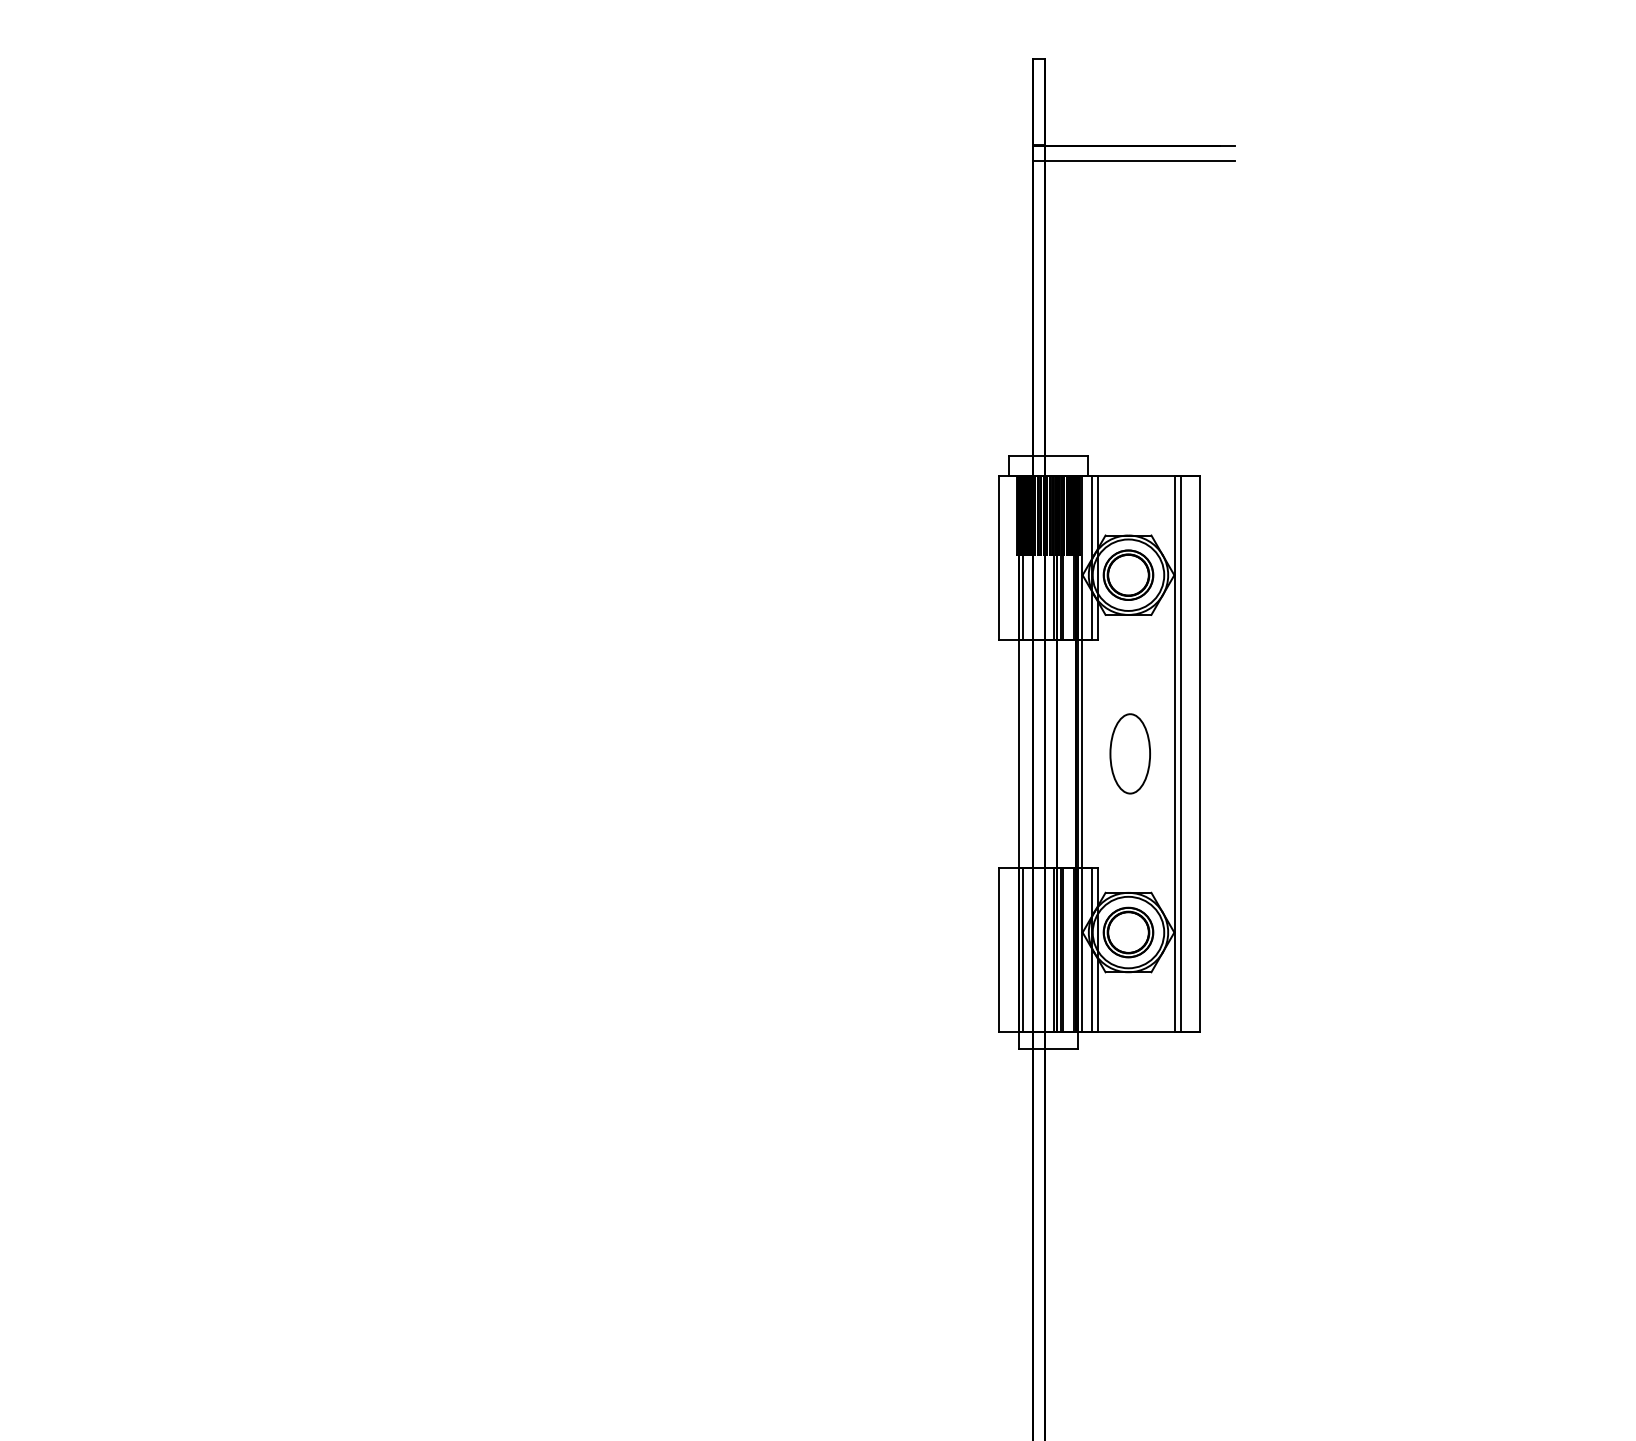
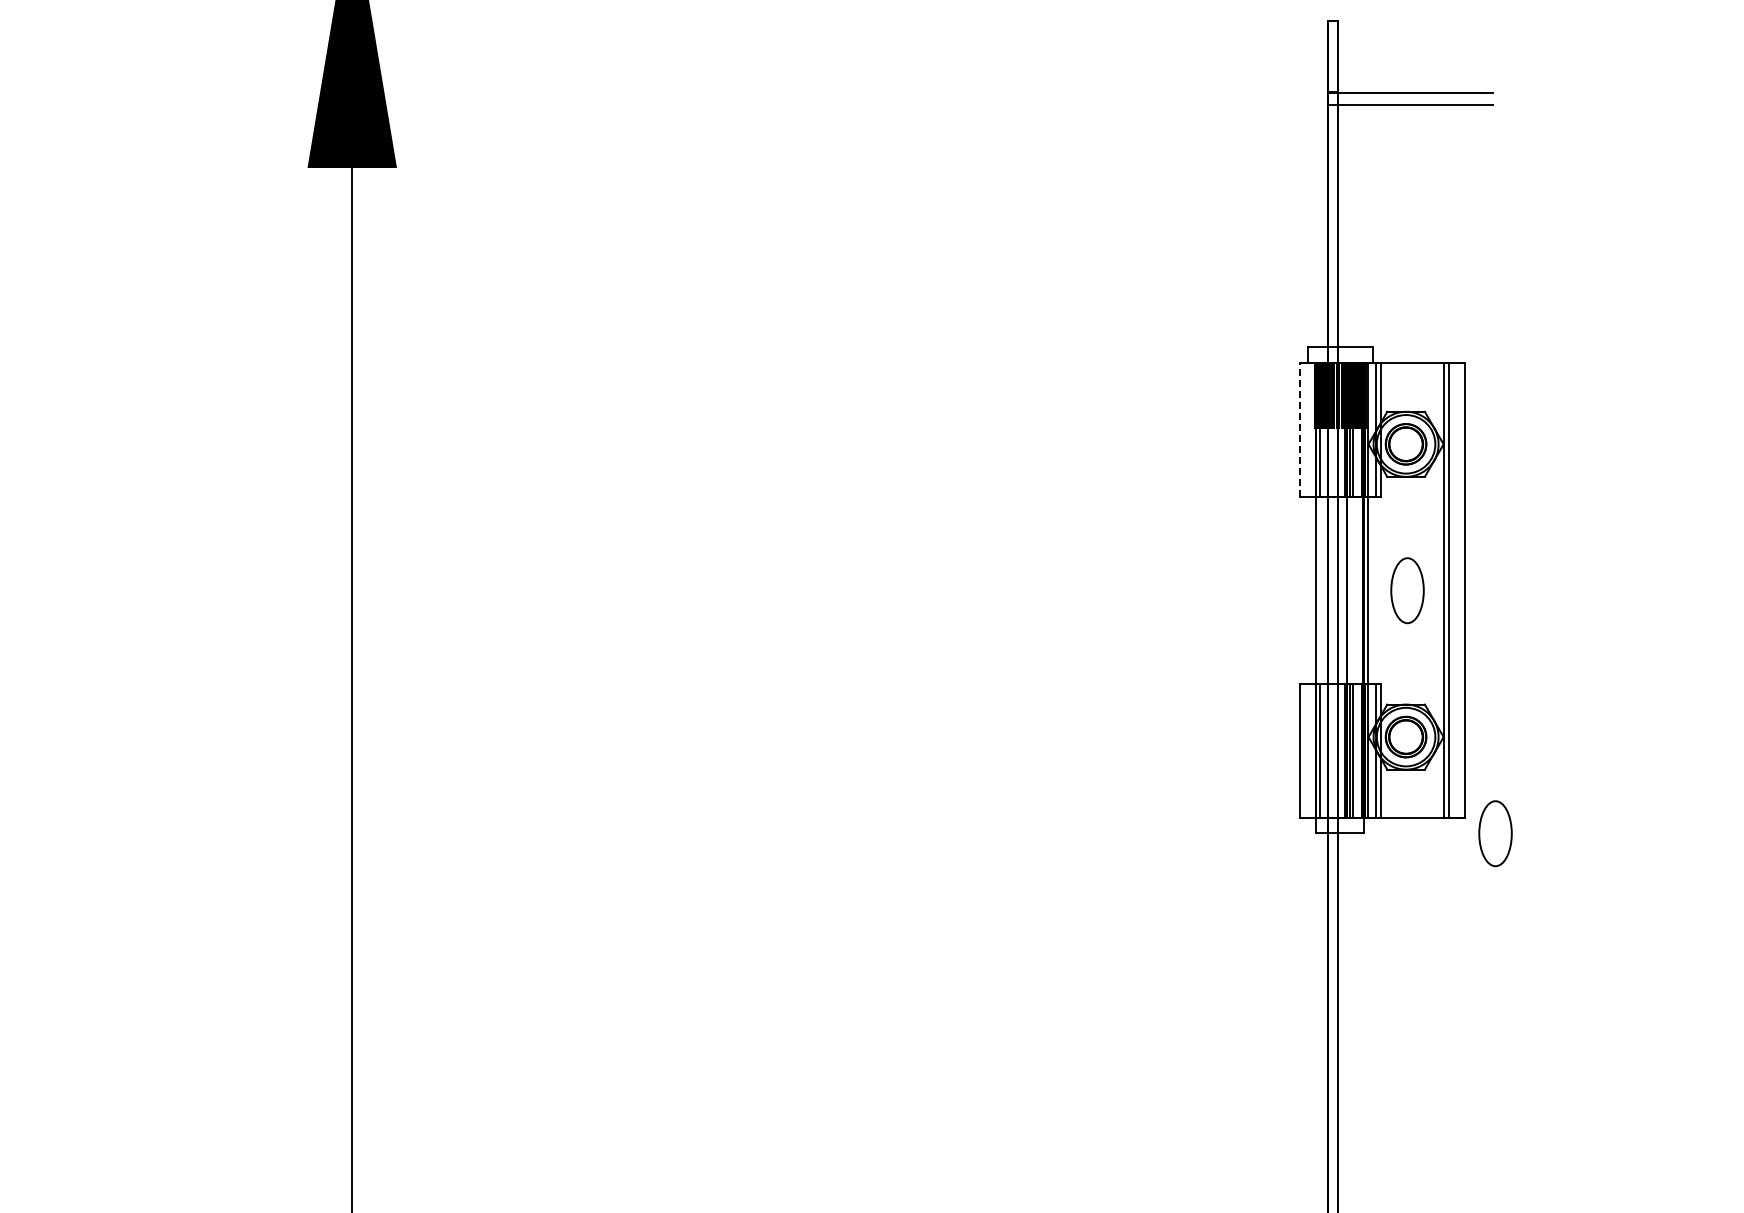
line: (998, 557) -> (1299, 429), solid -> dashed
part: (1237, 1050) -> (1495, 833), added

